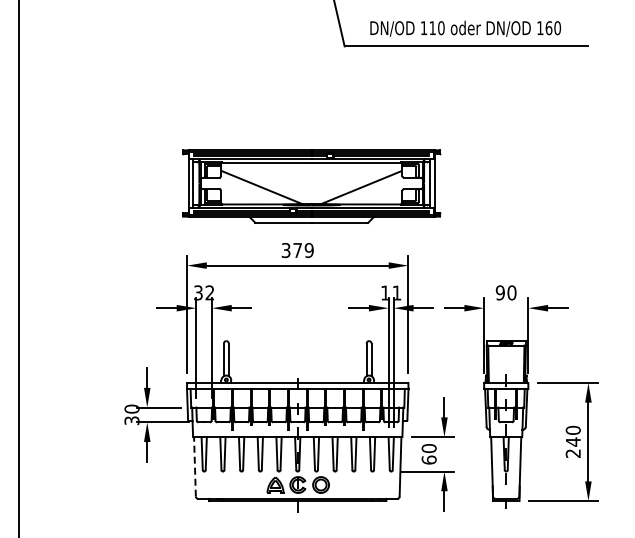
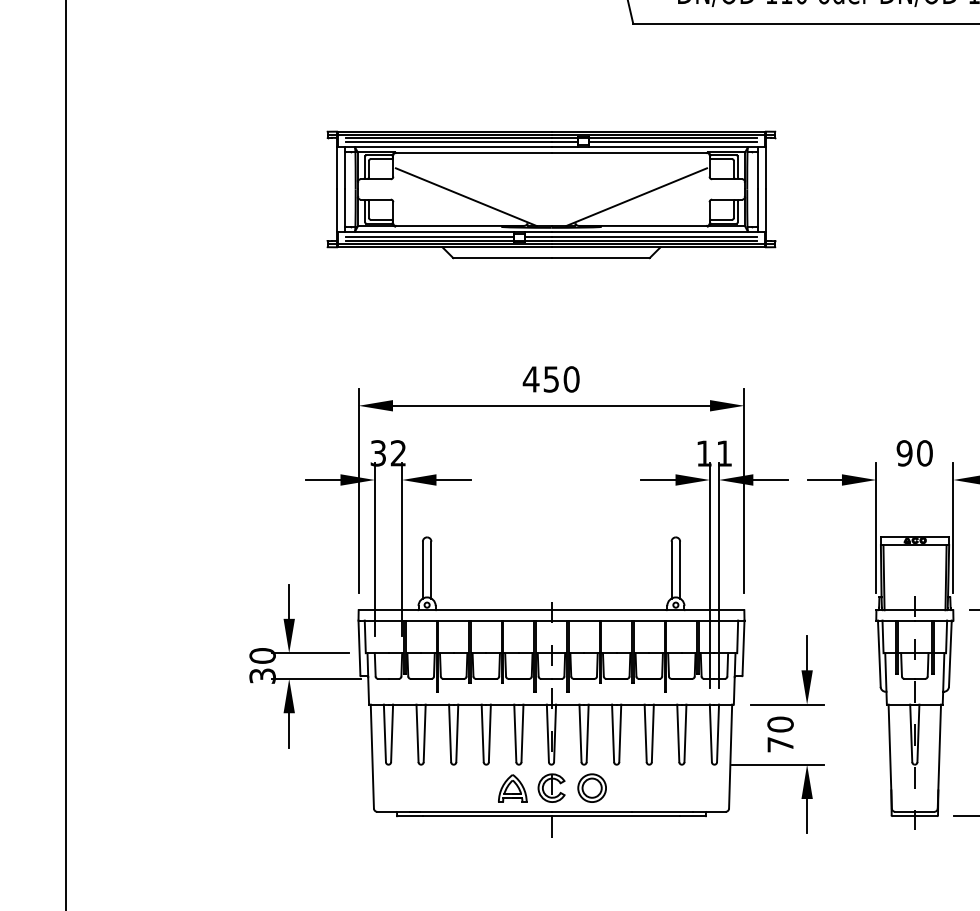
part: (311, 186) -> (551, 194), moved
text: (297, 250) -> (551, 379), 379 -> 450
text: (428, 459) -> (779, 743), 60 -> 70
line: (194, 466) -> (371, 755), dashed -> solid

